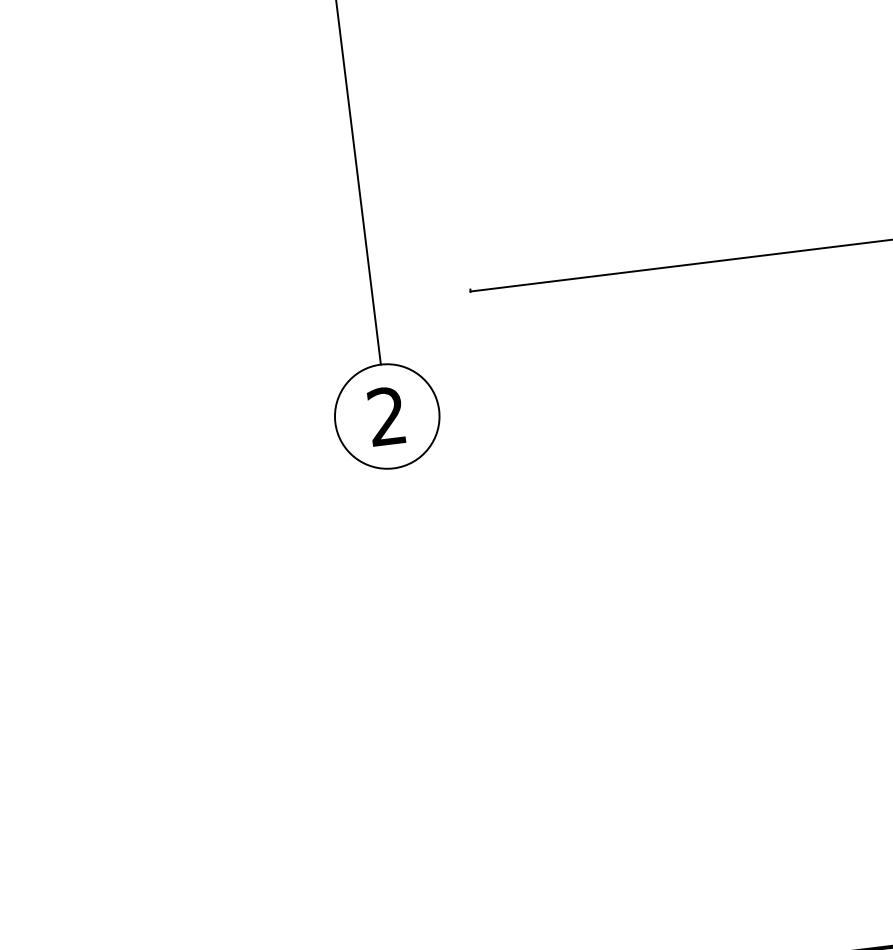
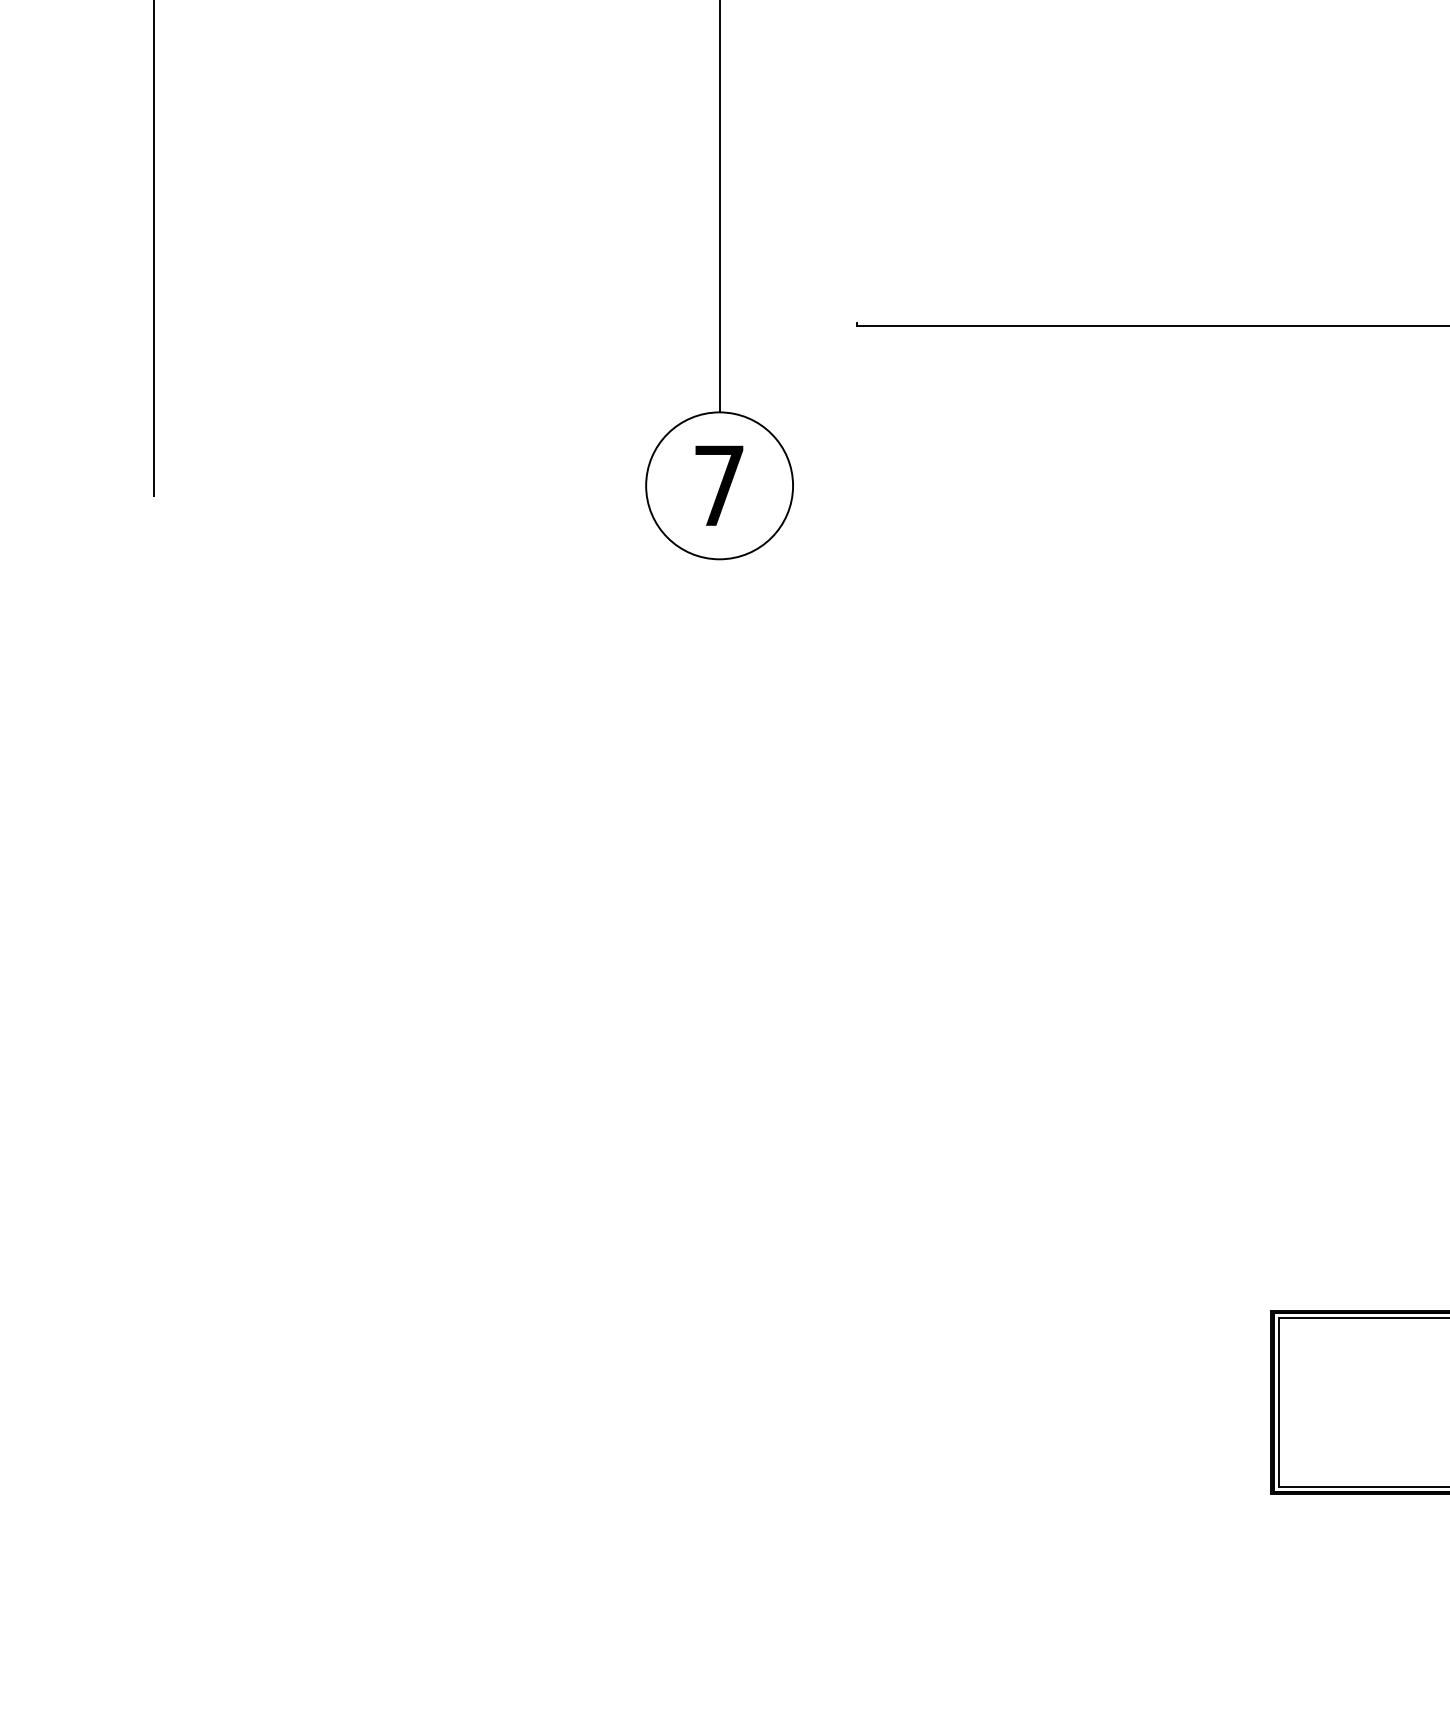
text: (386, 415) -> (718, 484), 2 -> 7

